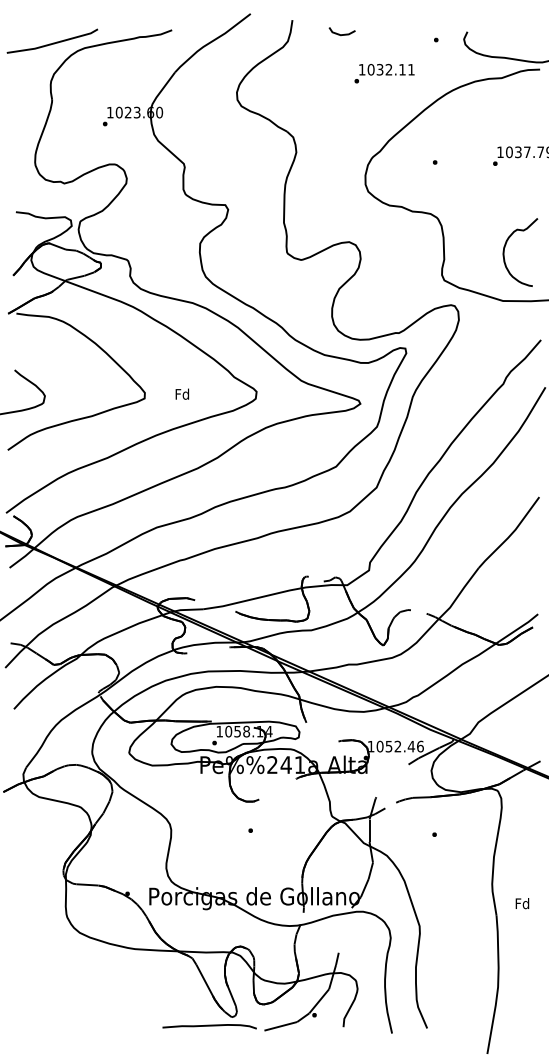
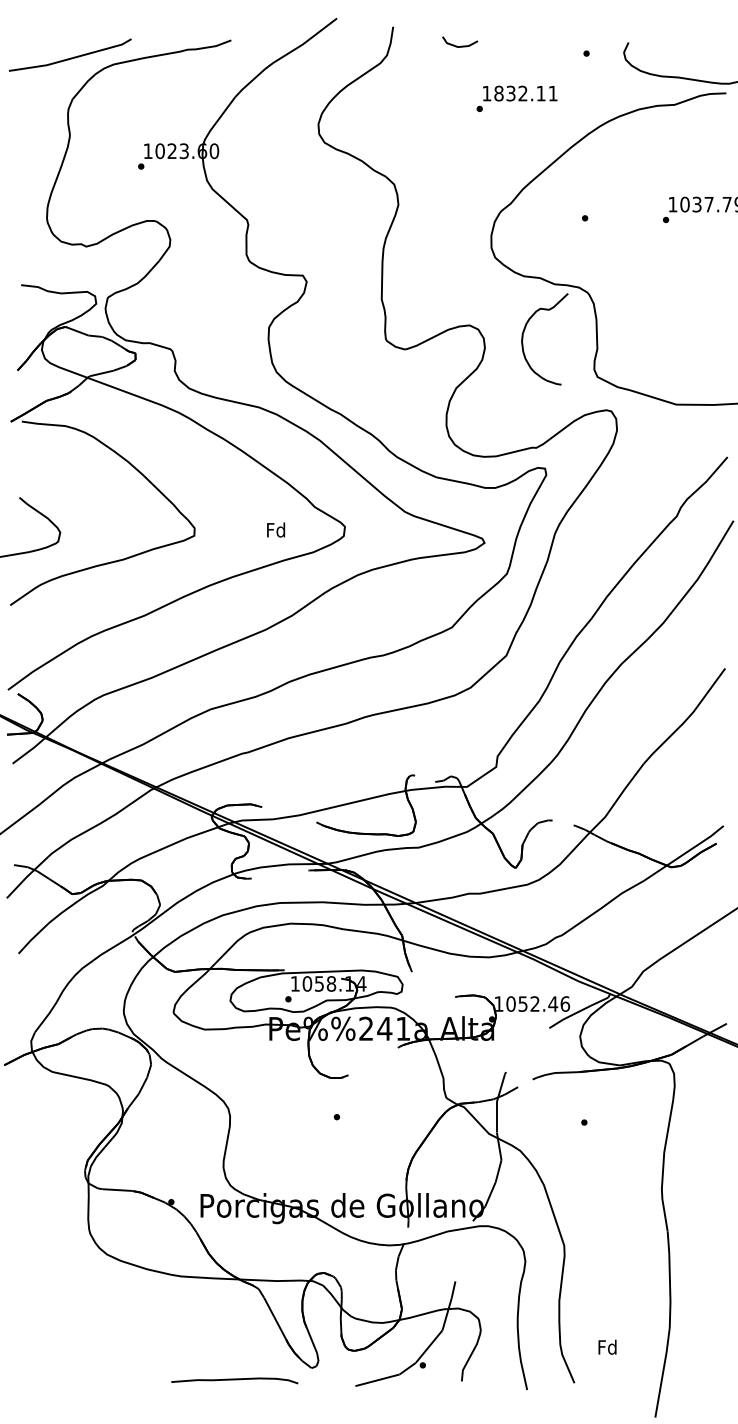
text: (370, 69) -> (498, 93), 1032.11 -> 1832.11
curve: (504, 252) -> (523, 339), moved
text: (182, 393) -> (276, 529), moved
text: (522, 903) -> (607, 1346), moved
curve: (209, 1026) -> (234, 1380), moved

